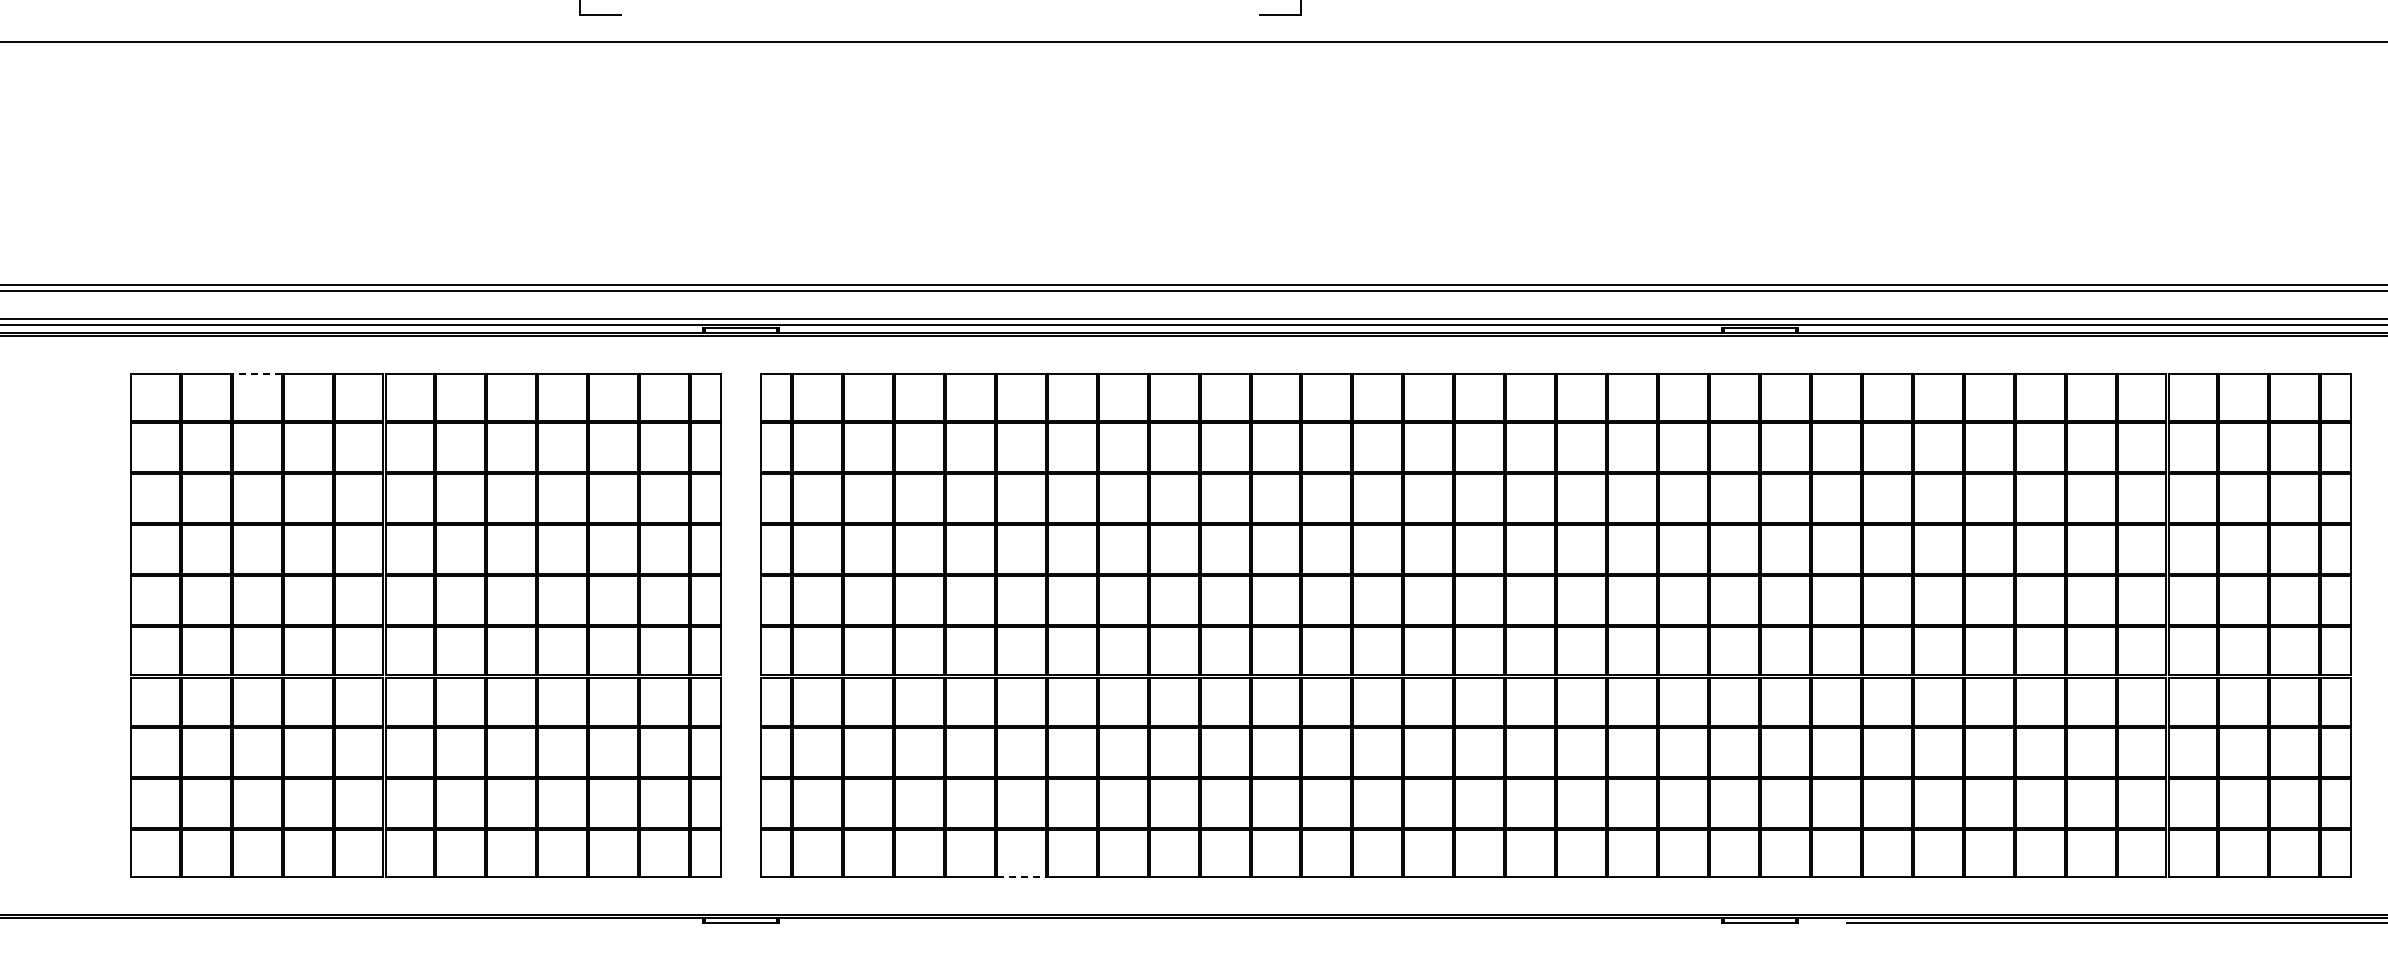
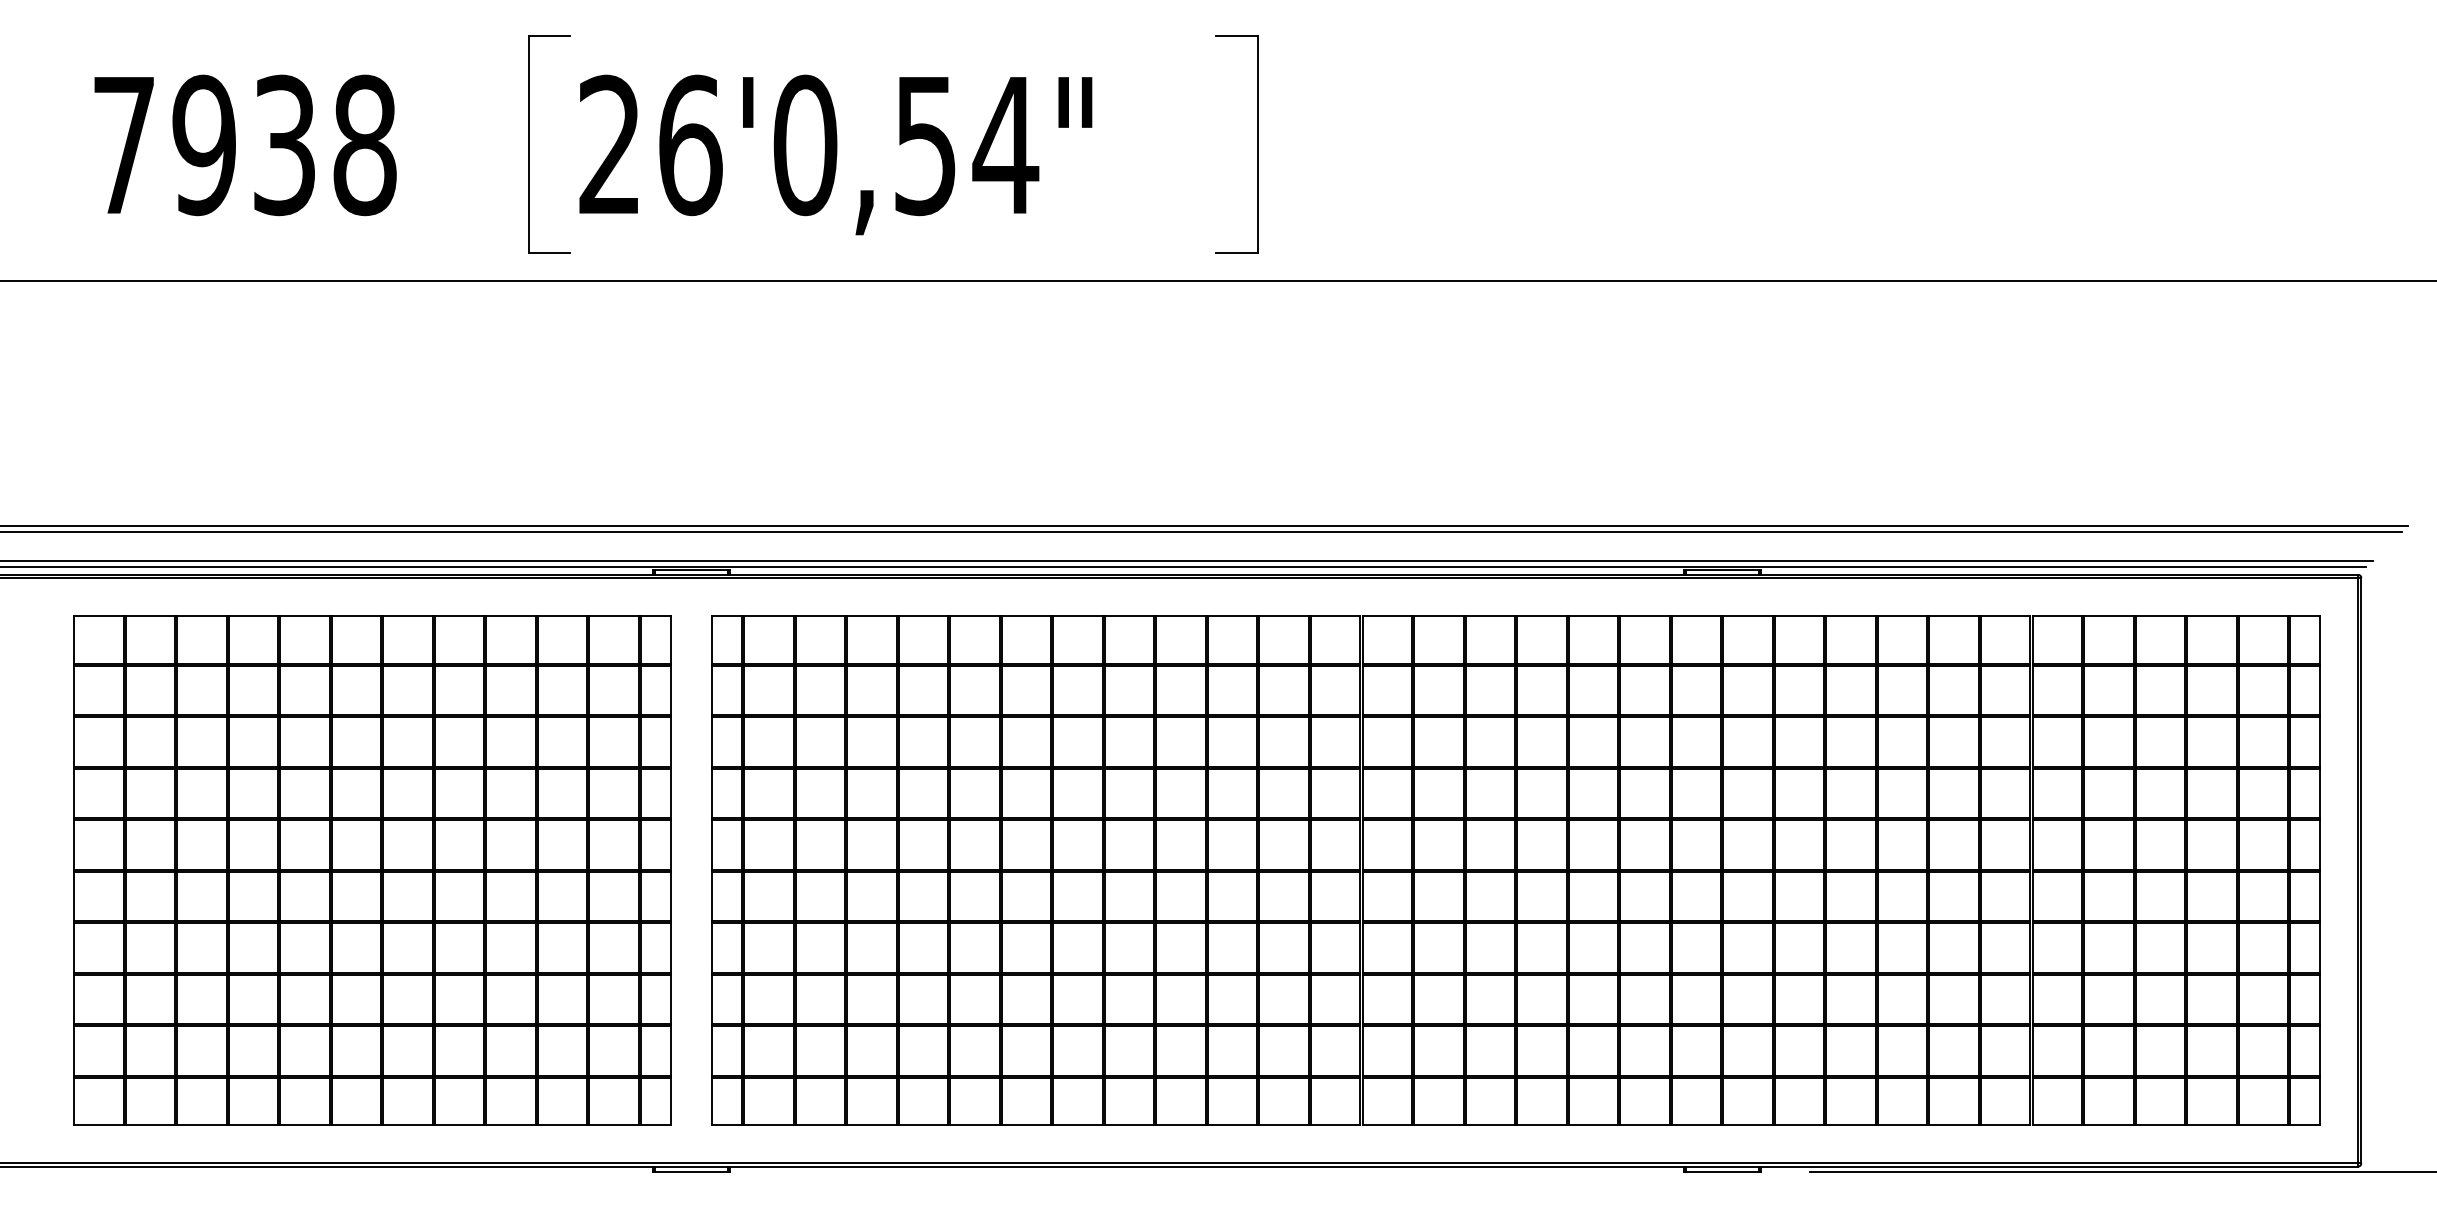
line: (256, 374) -> (201, 616), dashed -> solid
line: (1020, 877) -> (974, 1125), dashed -> solid

